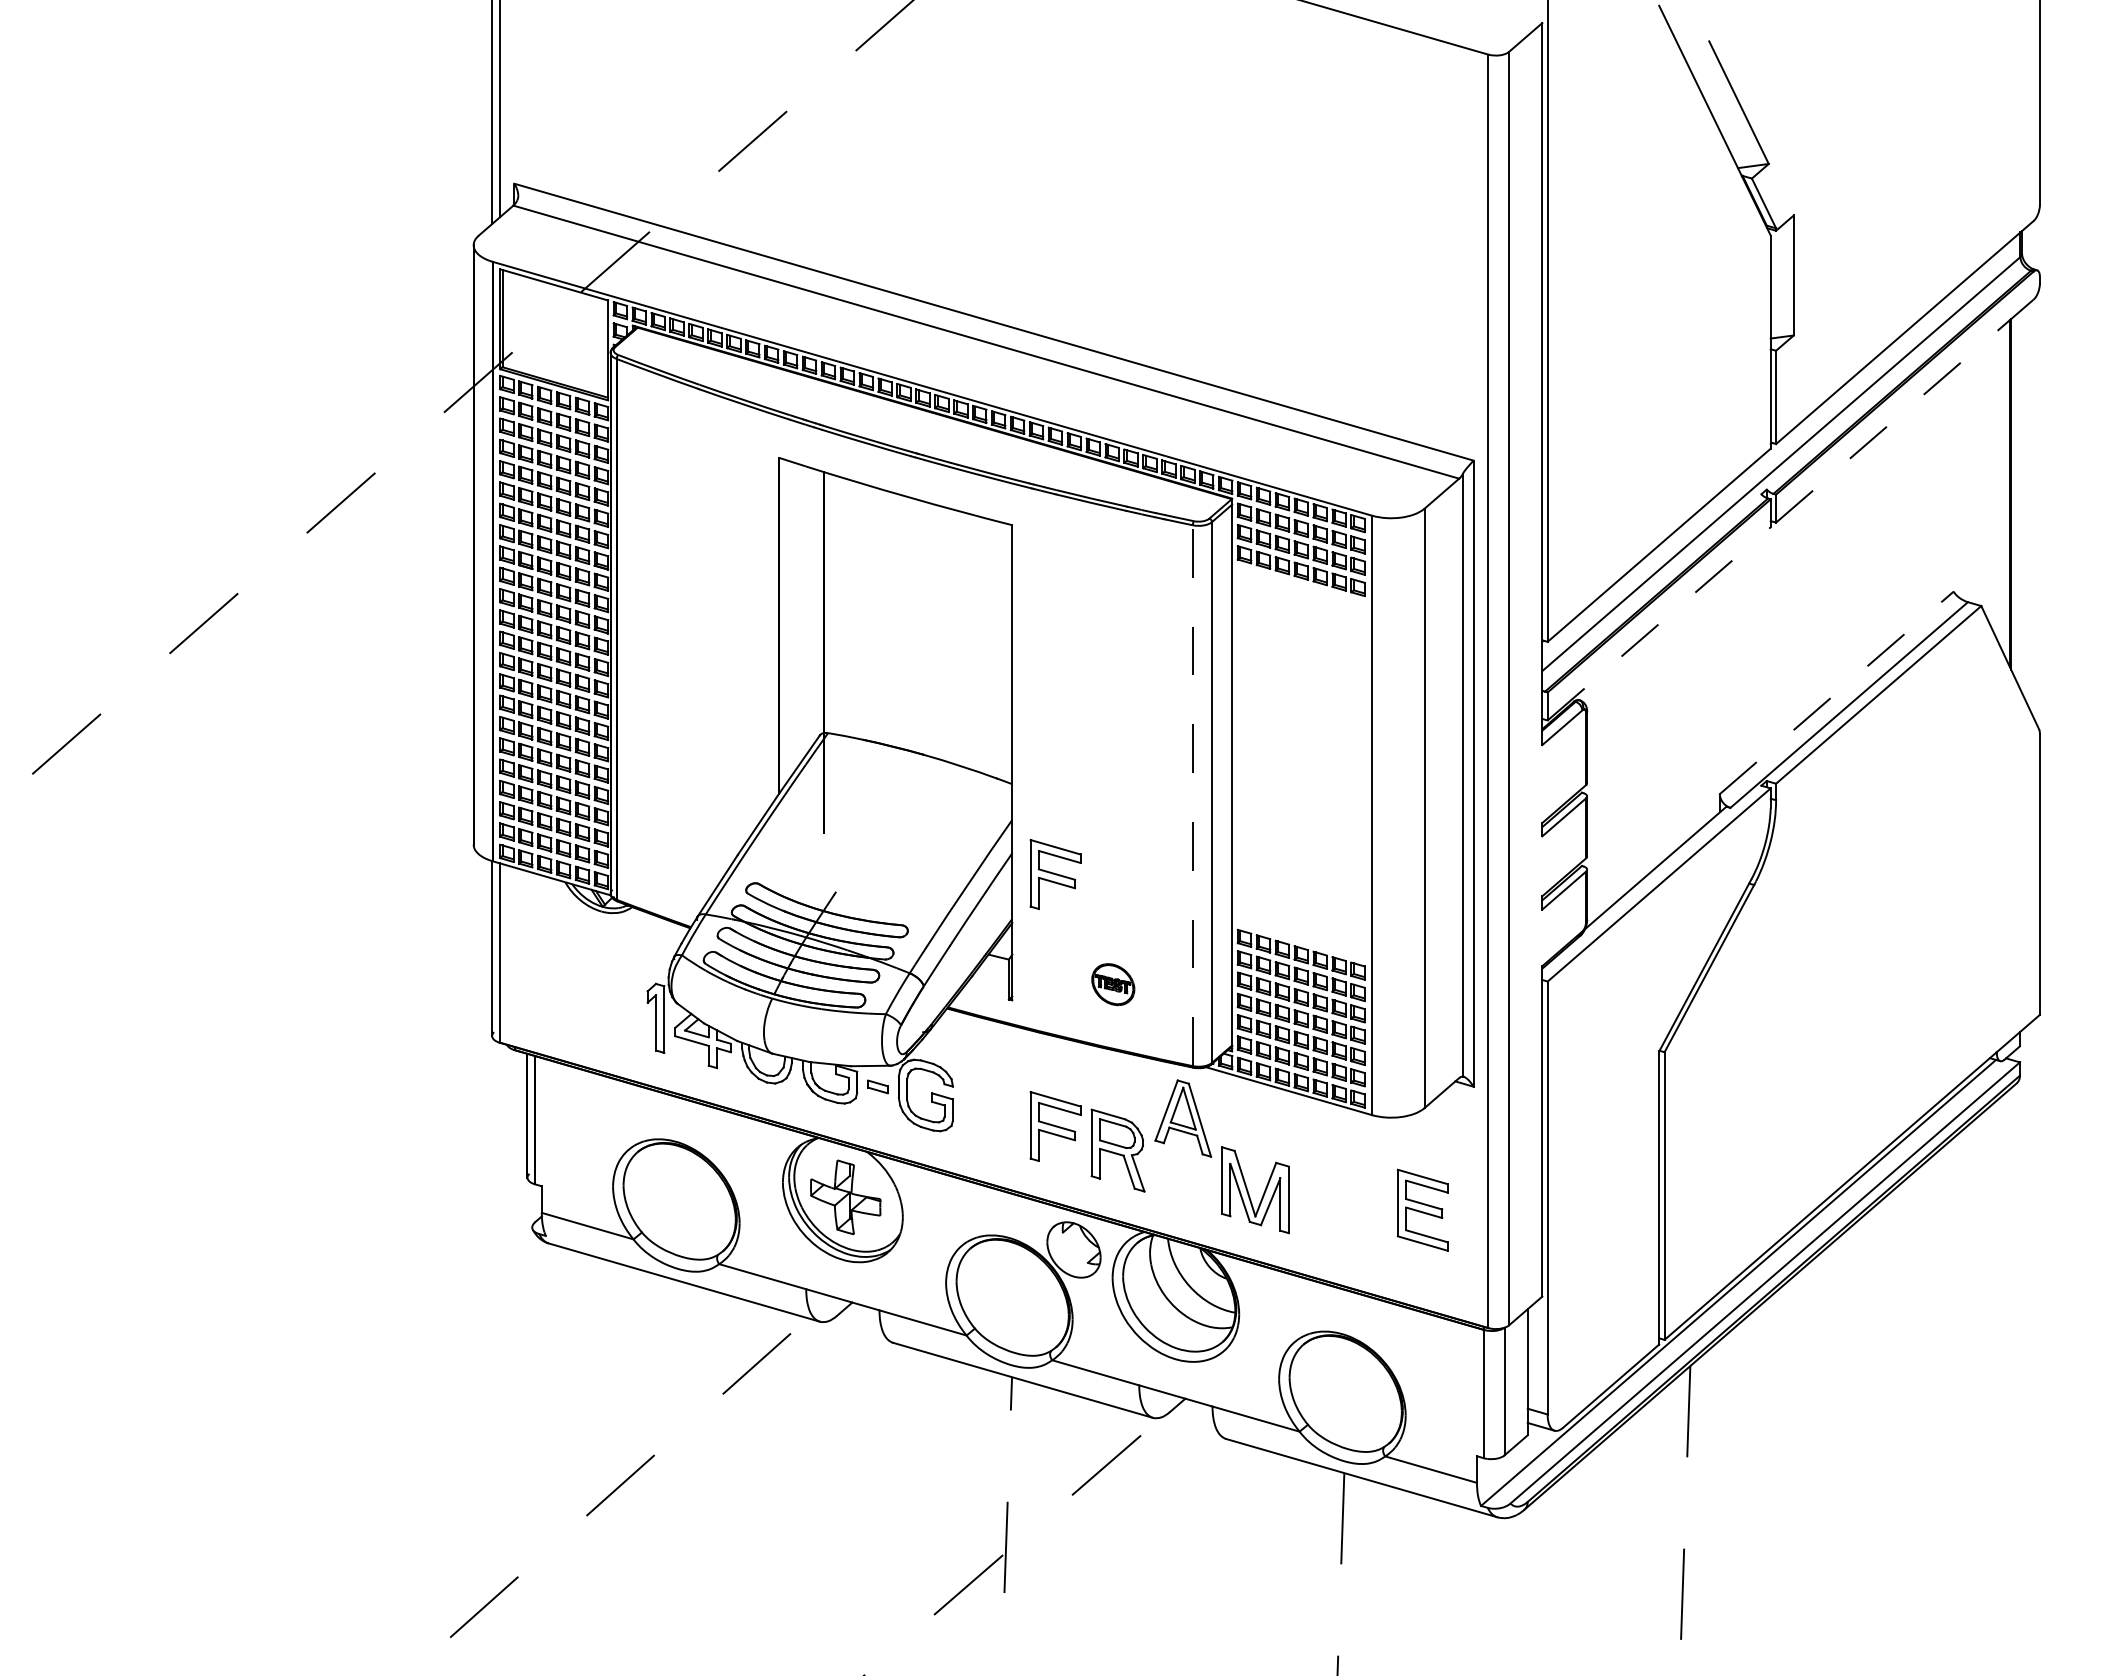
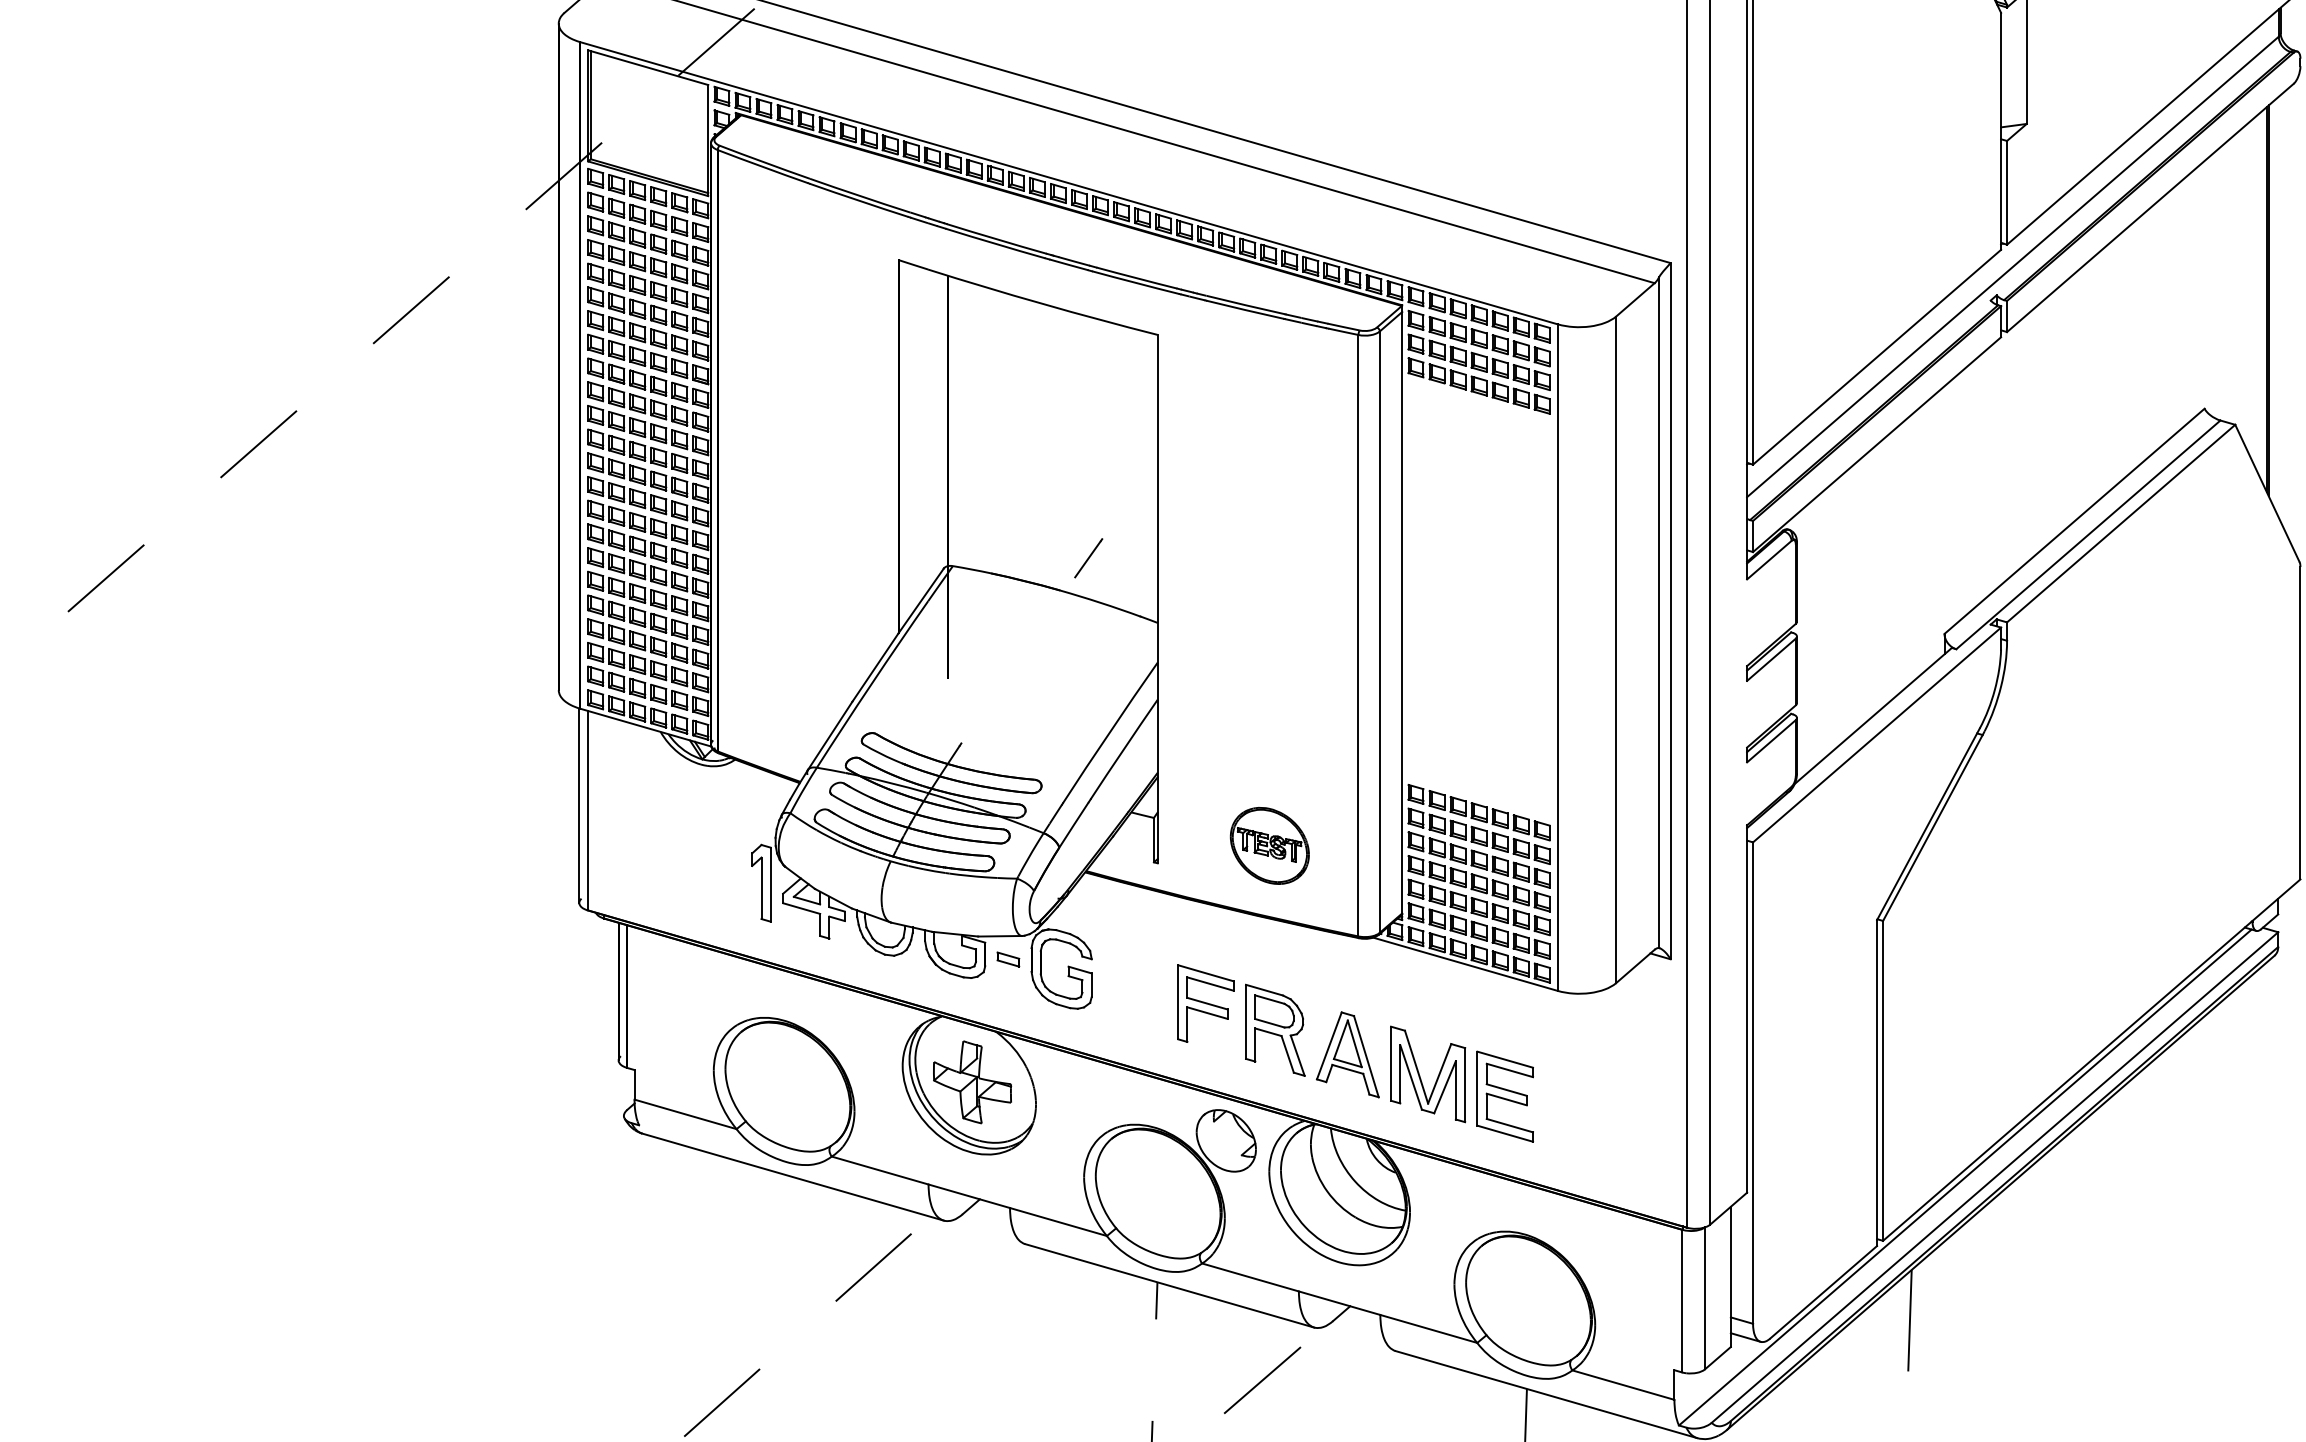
line: (1905, 410) -> (2150, 207), dashed -> solid
line: (1659, 623) -> (1877, 444), dashed -> solid
line: (1836, 692) -> (2074, 520), dashed -> solid
line: (950, 725) -> (1089, 557), added
line: (1192, 795) -> (1358, 635), dashed -> solid
part: (1055, 874) -> (1205, 723), removed
part: (1113, 984) -> (1270, 845), size x1.67
part: (1183, 1118) -> (1348, 1054), moved
part: (1422, 1209) -> (1504, 1095), moved

